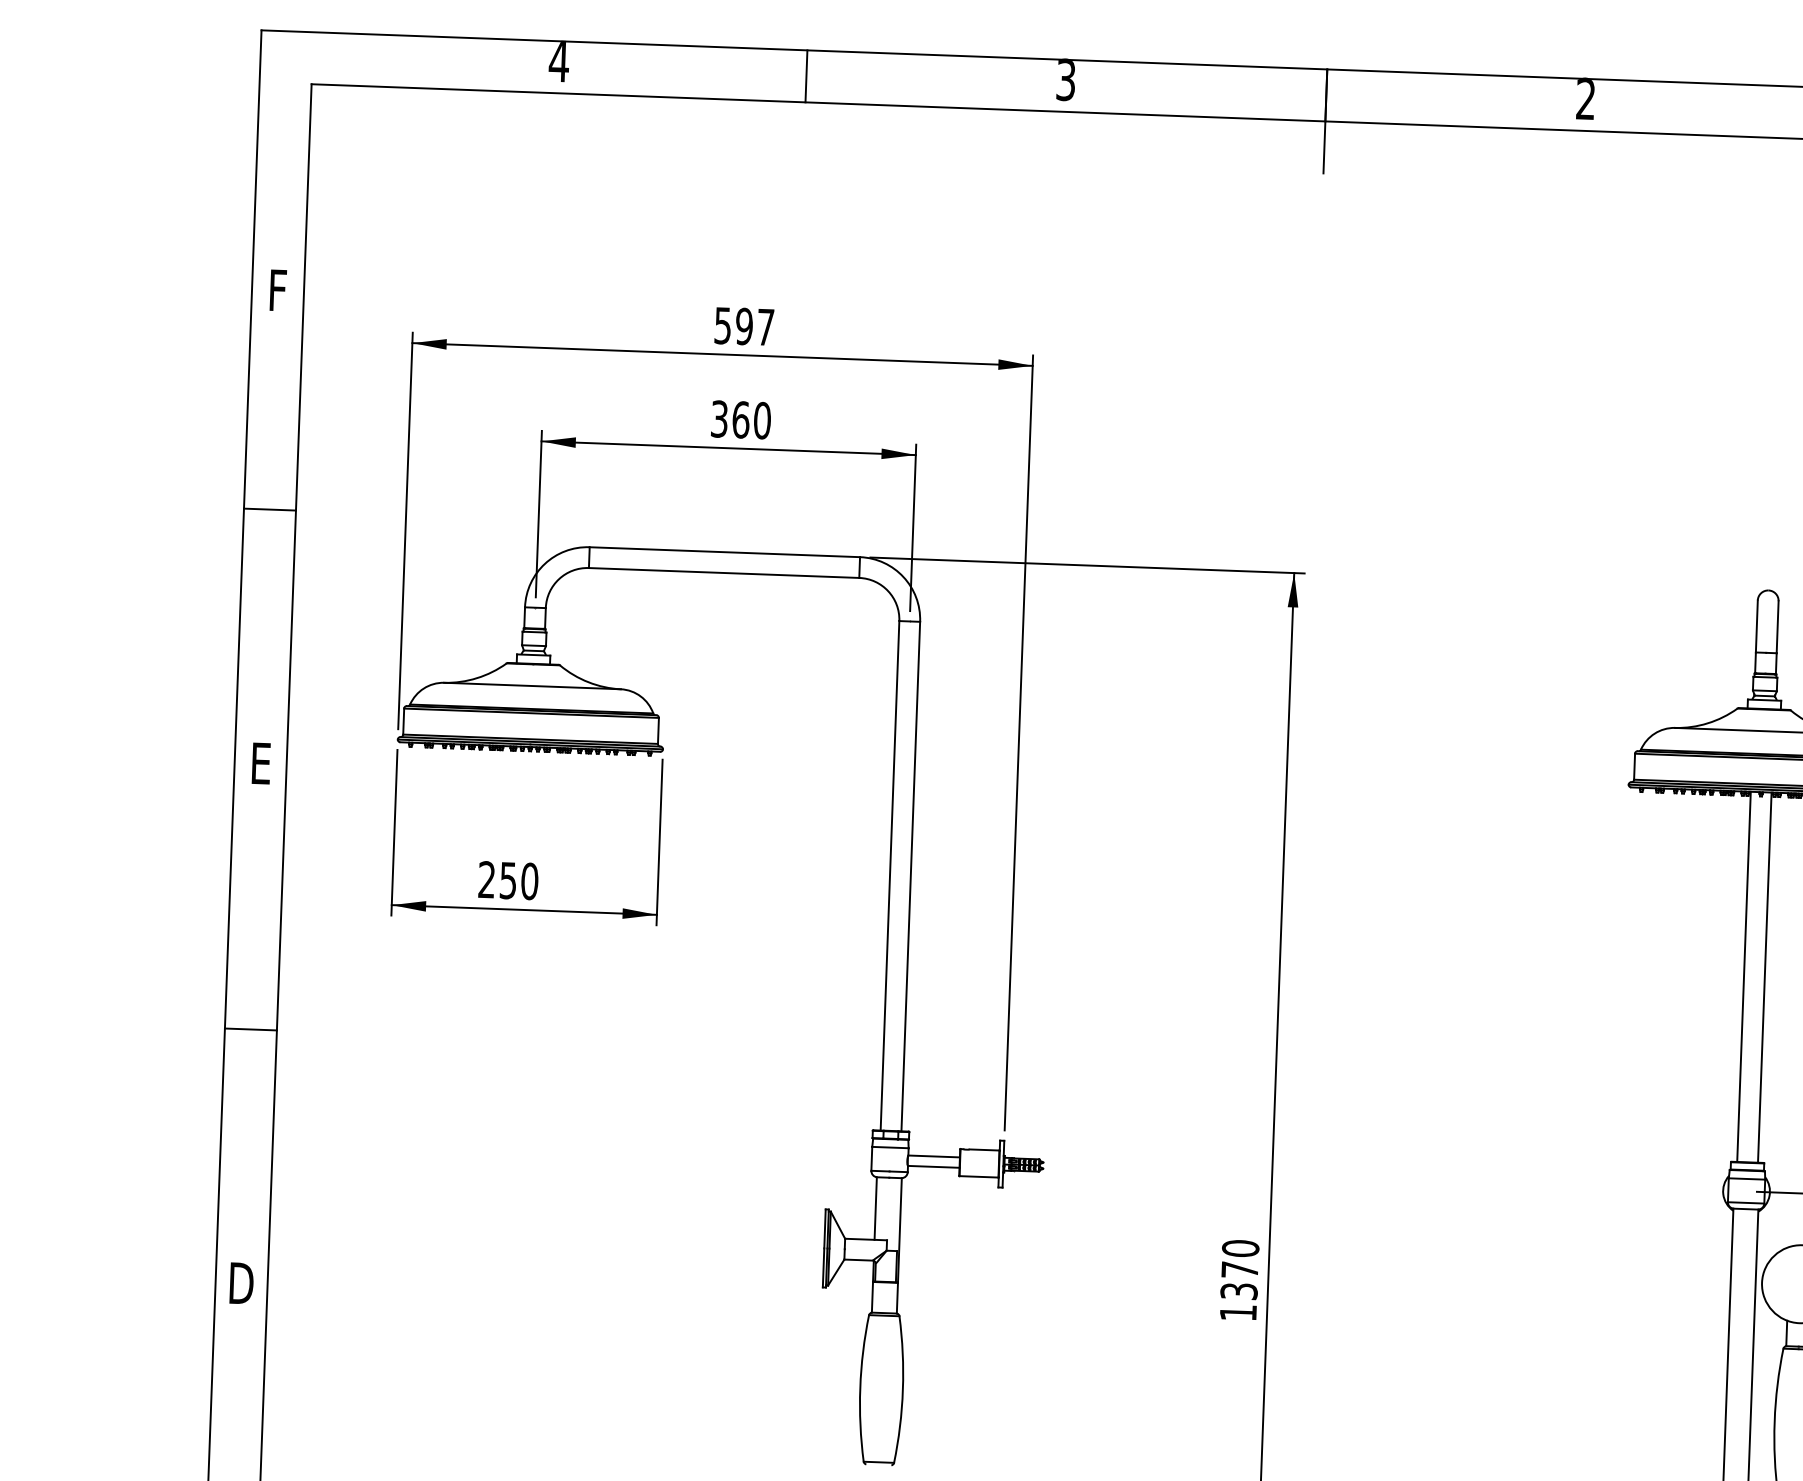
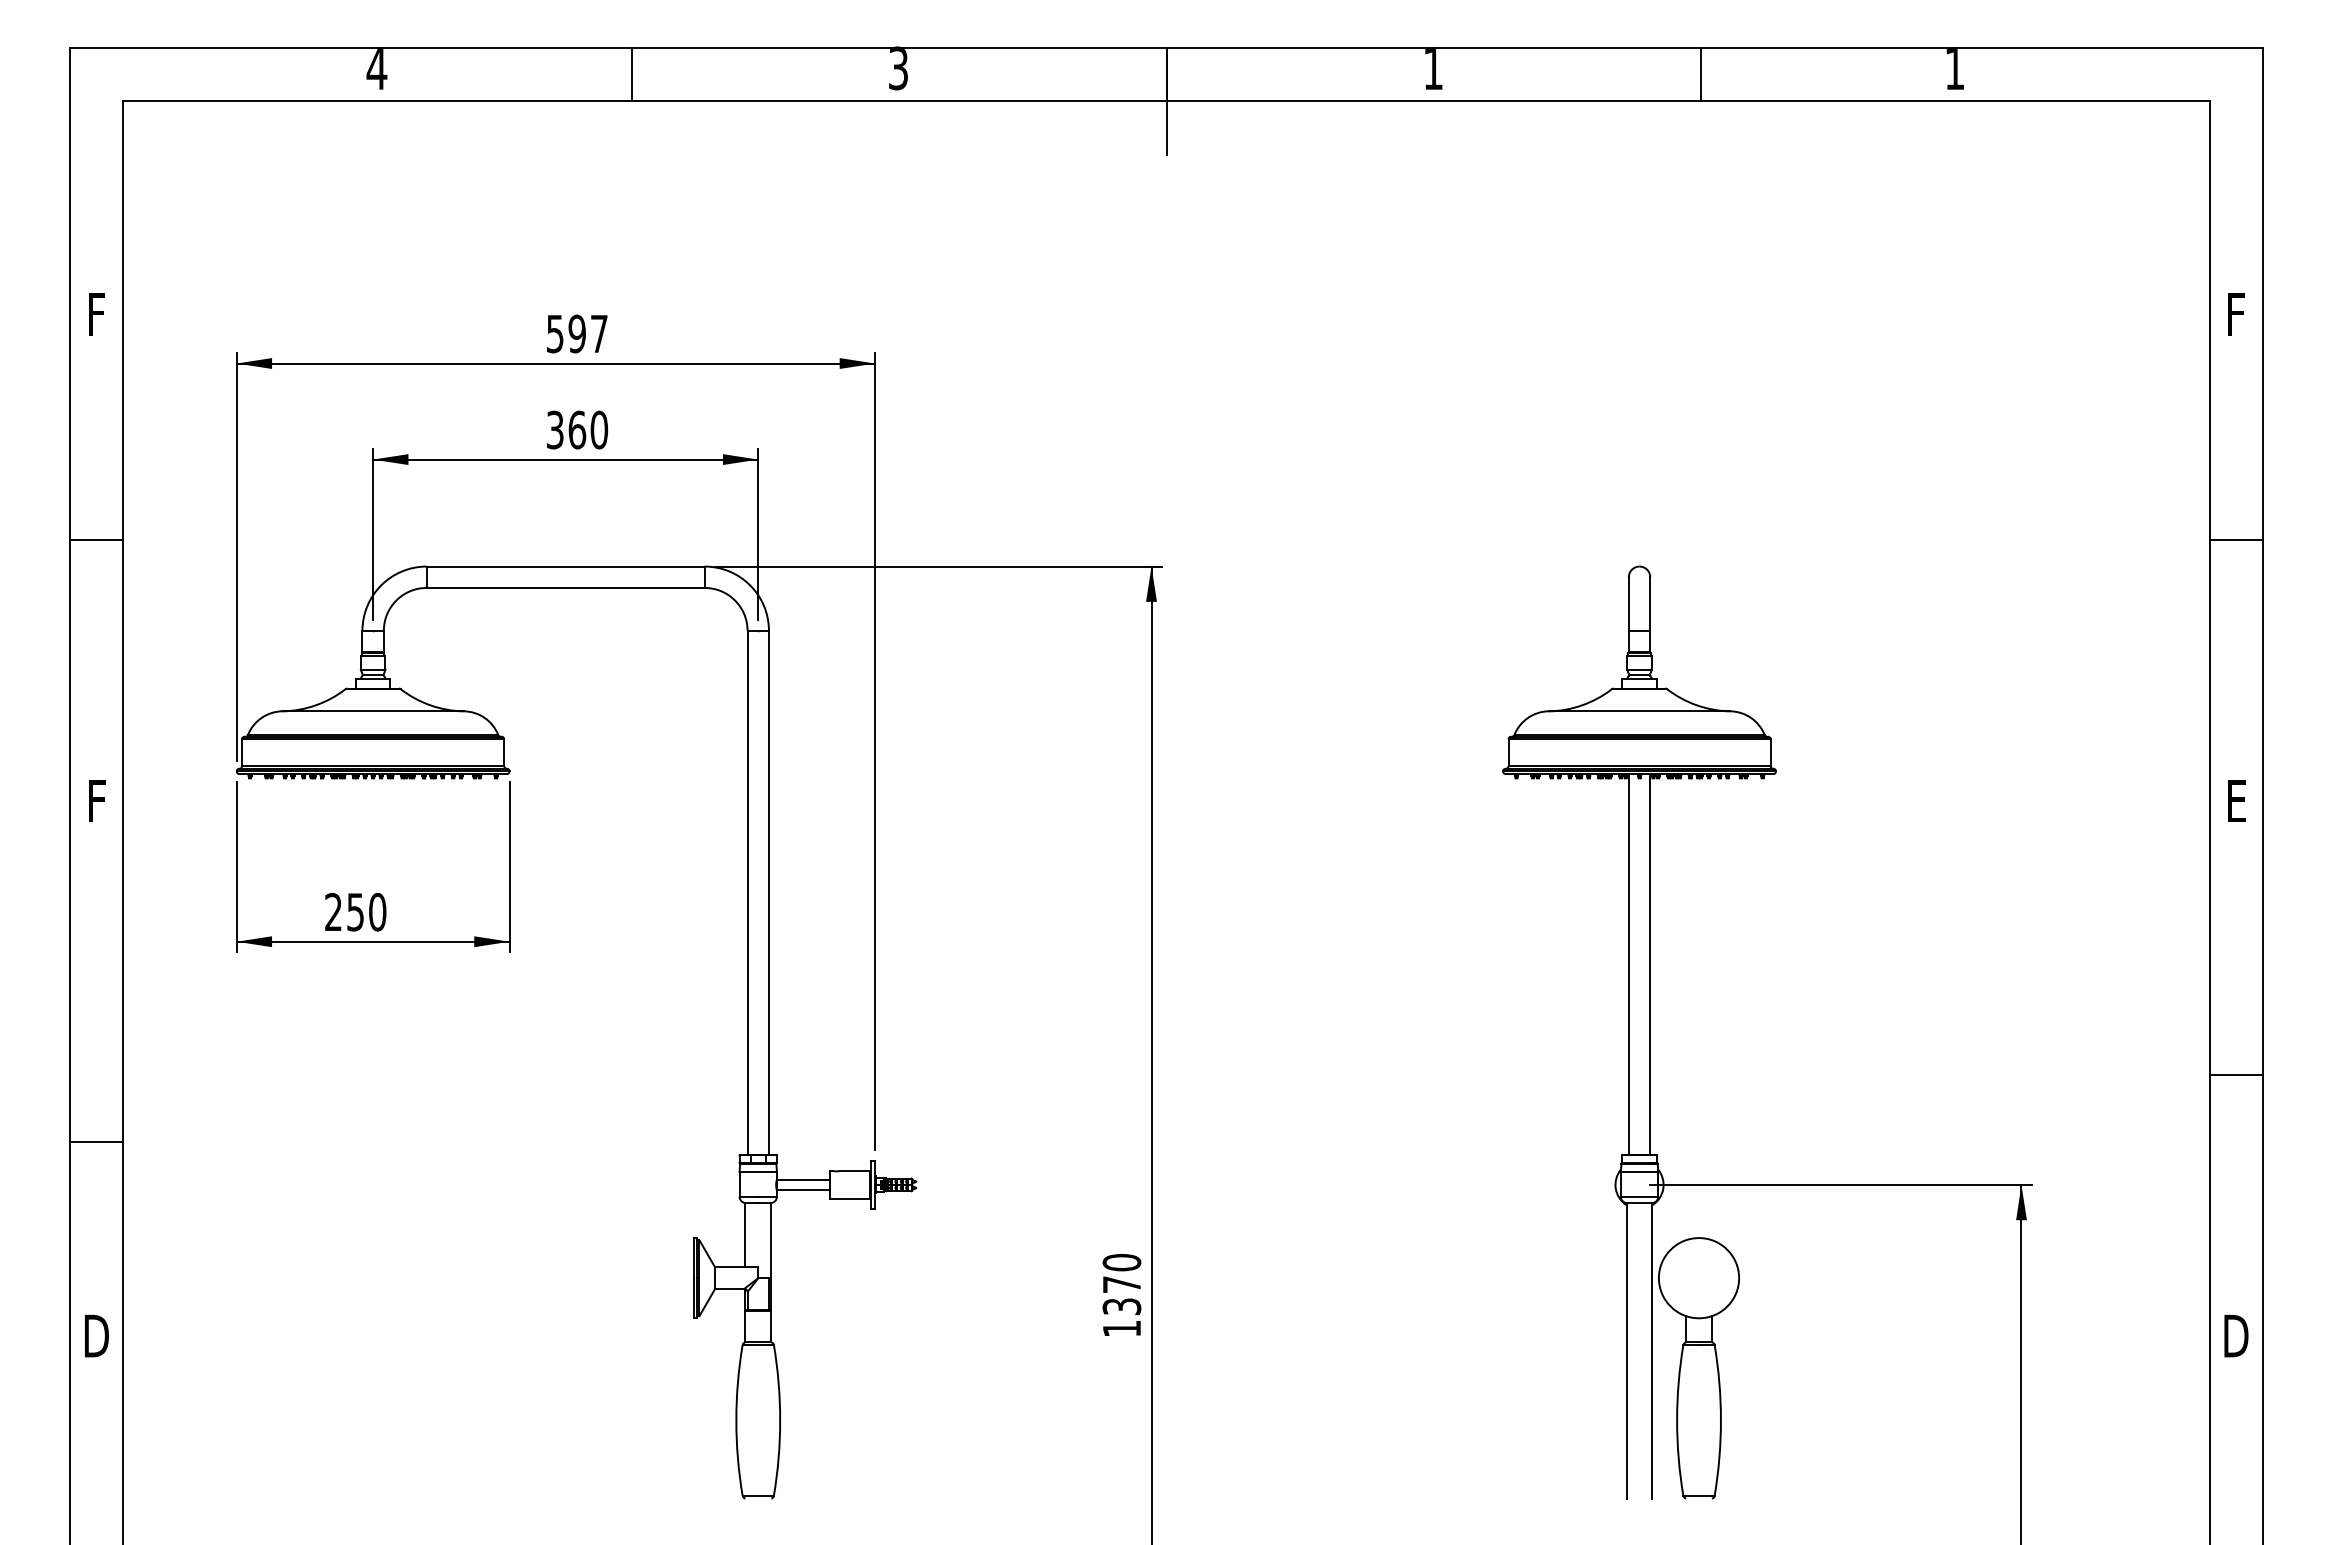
text: (1585, 98) -> (1432, 67), 2 -> 1
text: (261, 762) -> (97, 800), E -> F
line: (250, 1029) -> (96, 1141), moved

